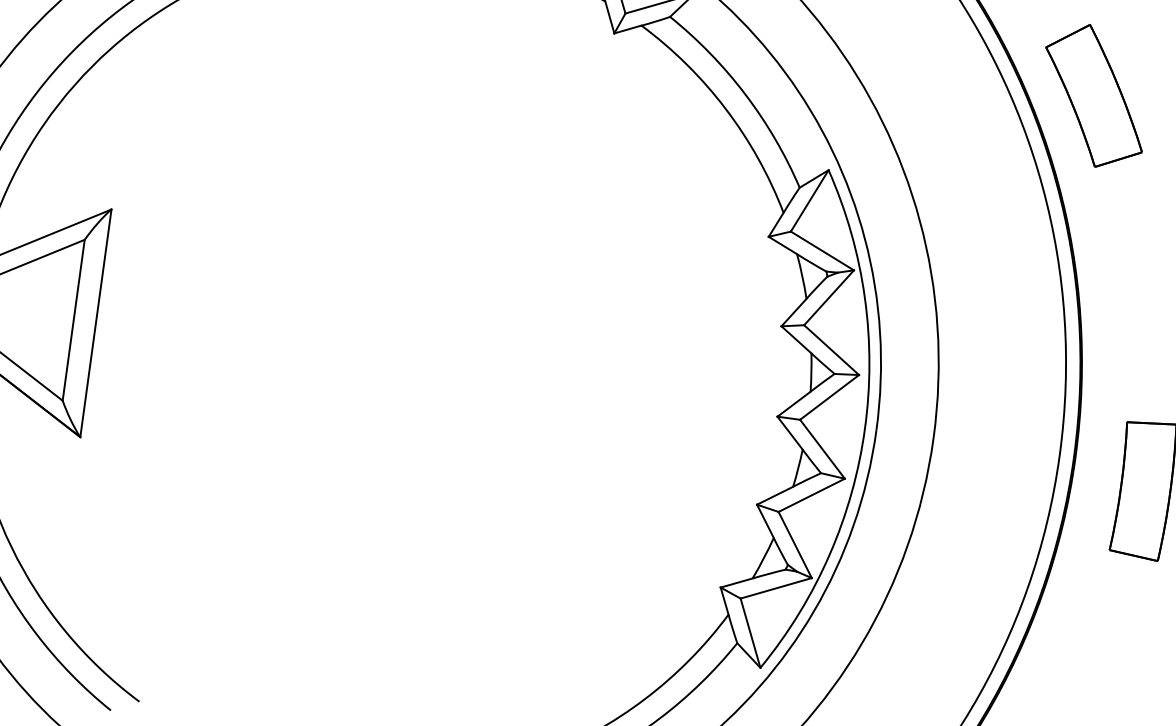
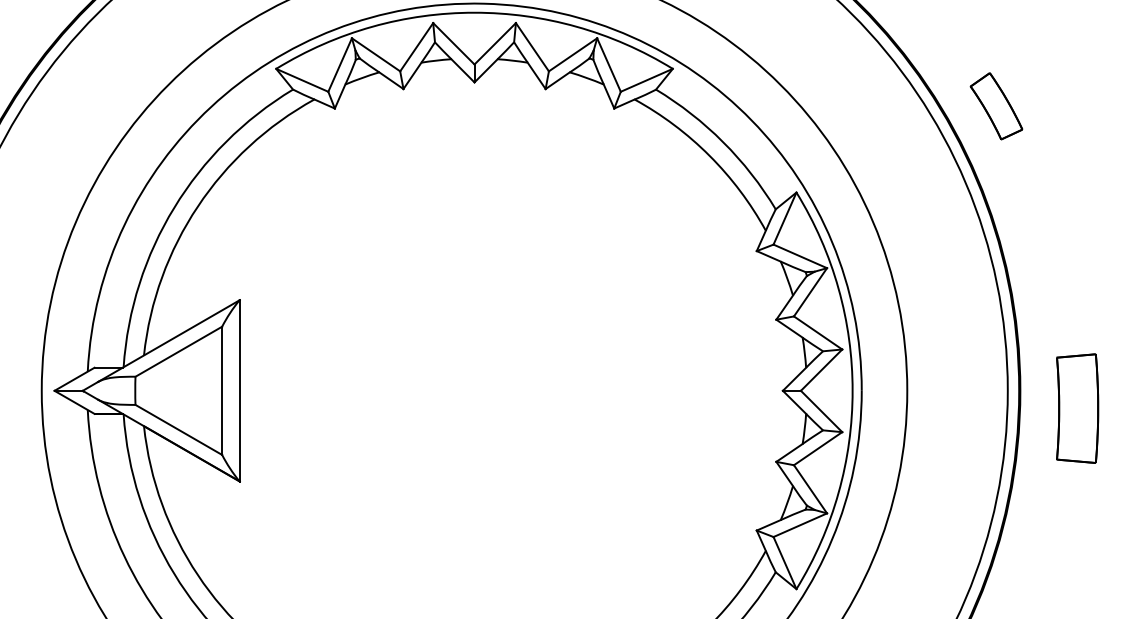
part: (1094, 96) -> (996, 106), size x0.6

